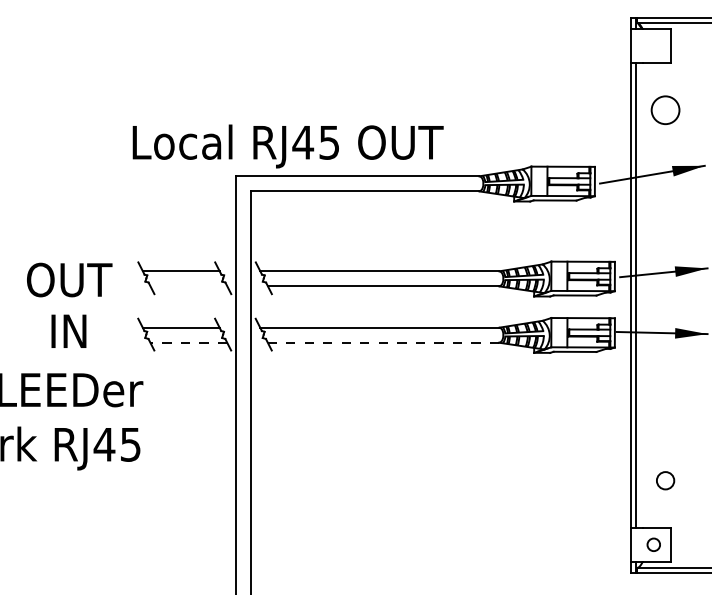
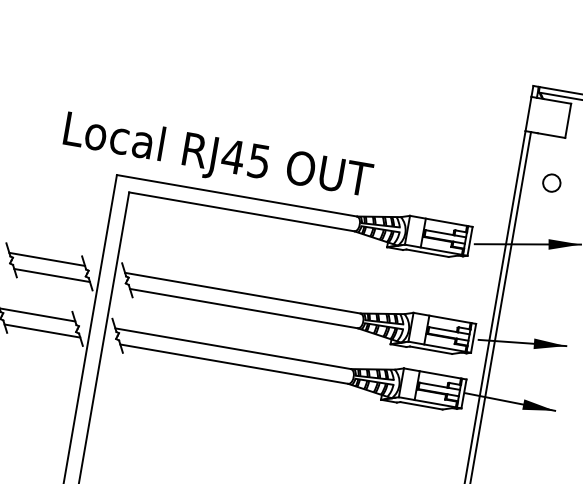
circle: (665, 109) -> (551, 182), size x0.62
text: (287, 146) -> (217, 158), moved
line: (188, 286) -> (51, 275), added
line: (188, 342) -> (42, 330), dashed -> solid
line: (383, 342) -> (234, 363), dashed -> solid

